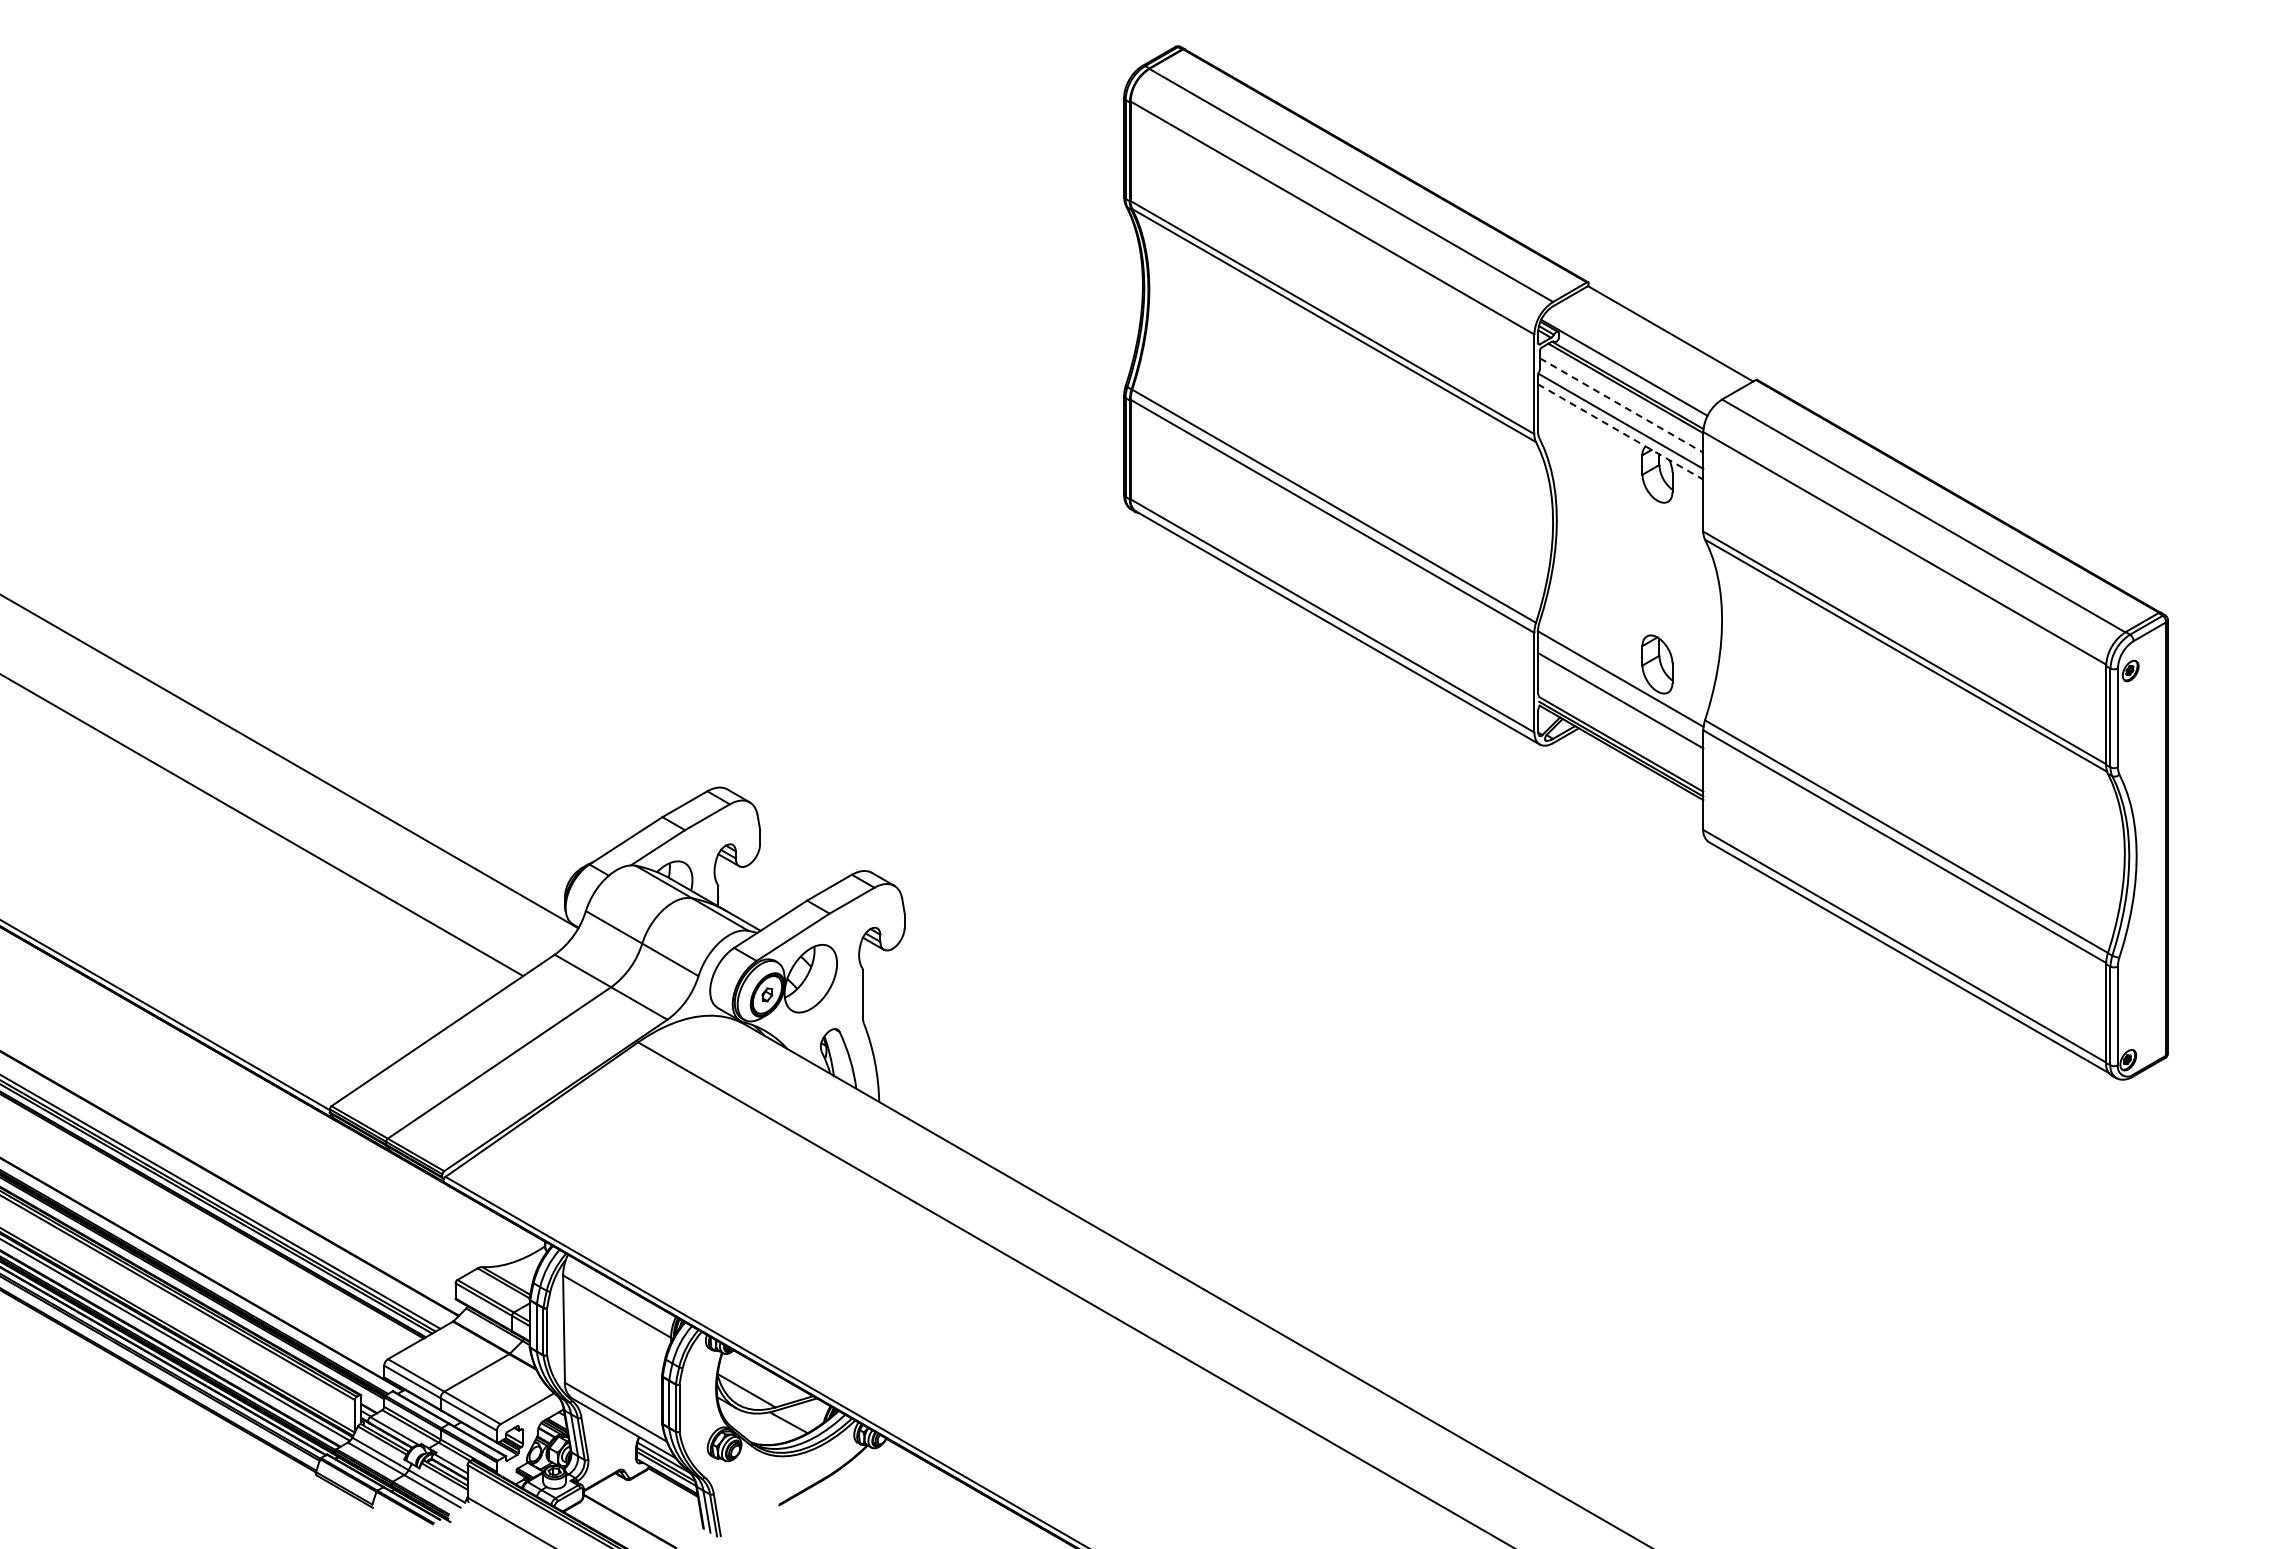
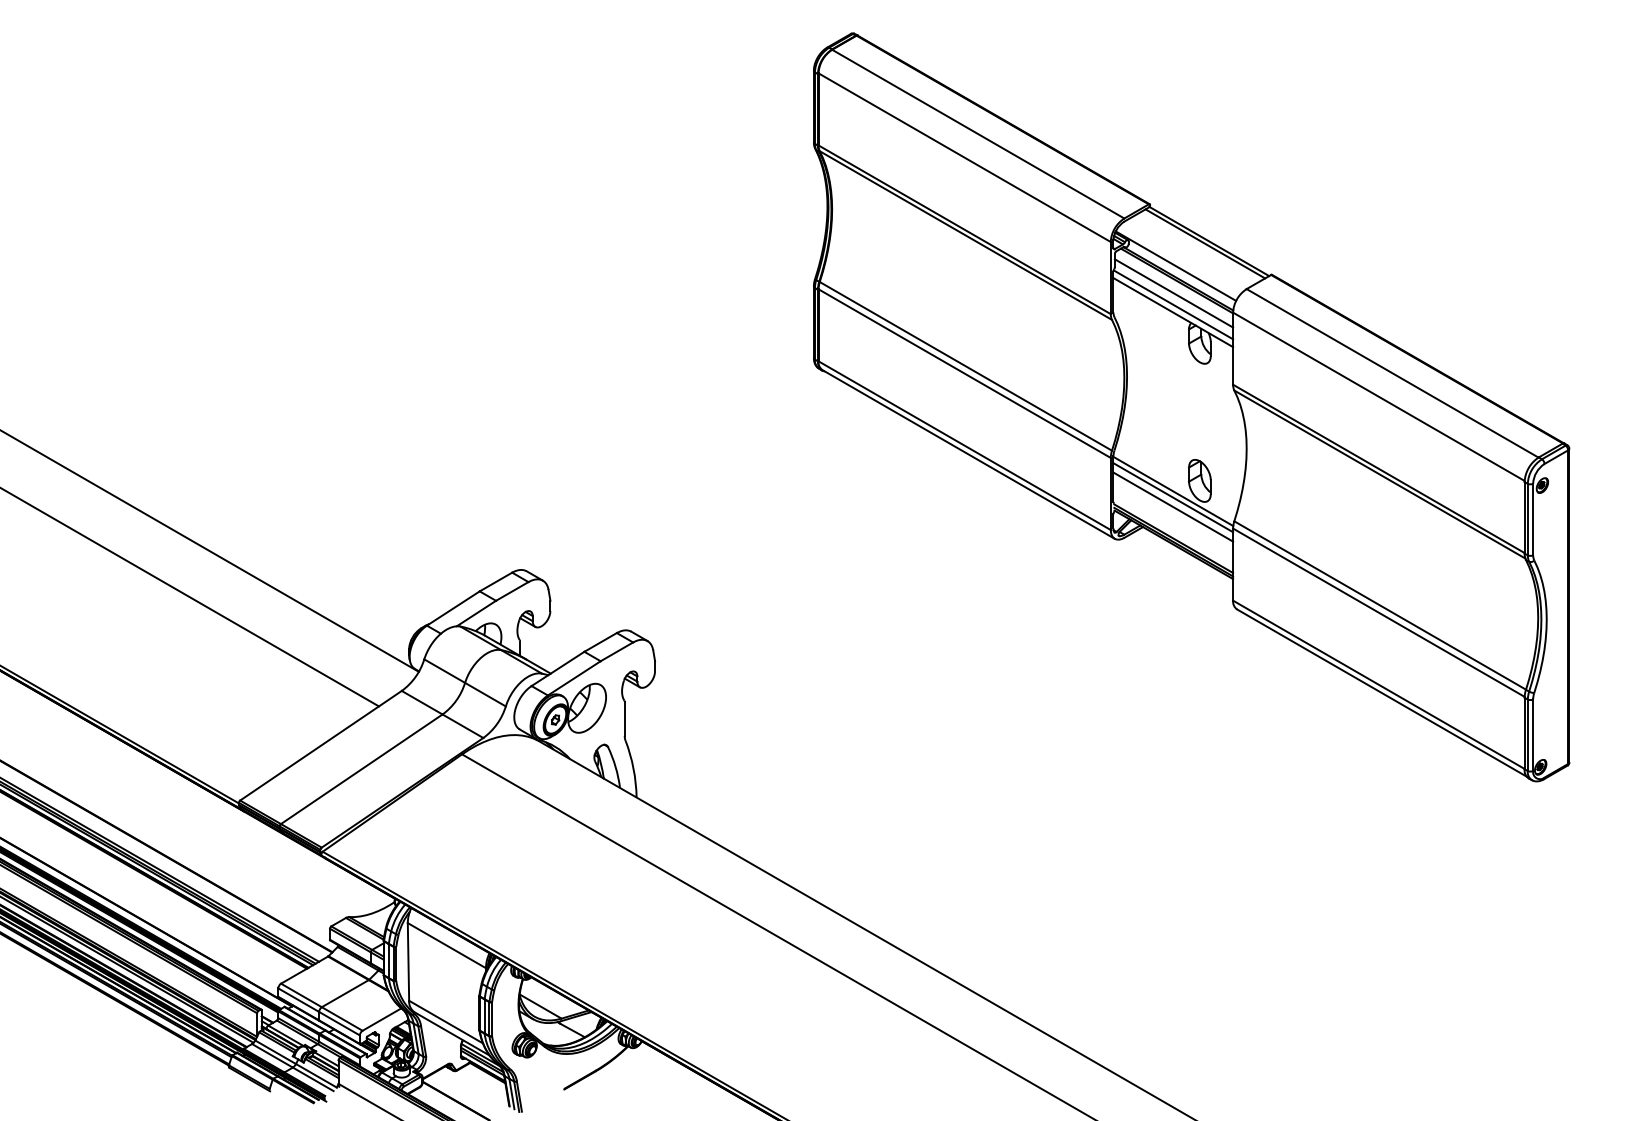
line: (1664, 336) -> (1204, 243), added
line: (1622, 405) -> (1174, 293), dashed -> solid
line: (1621, 432) -> (1173, 312), dashed -> solid
line: (1620, 687) -> (1173, 497), added

